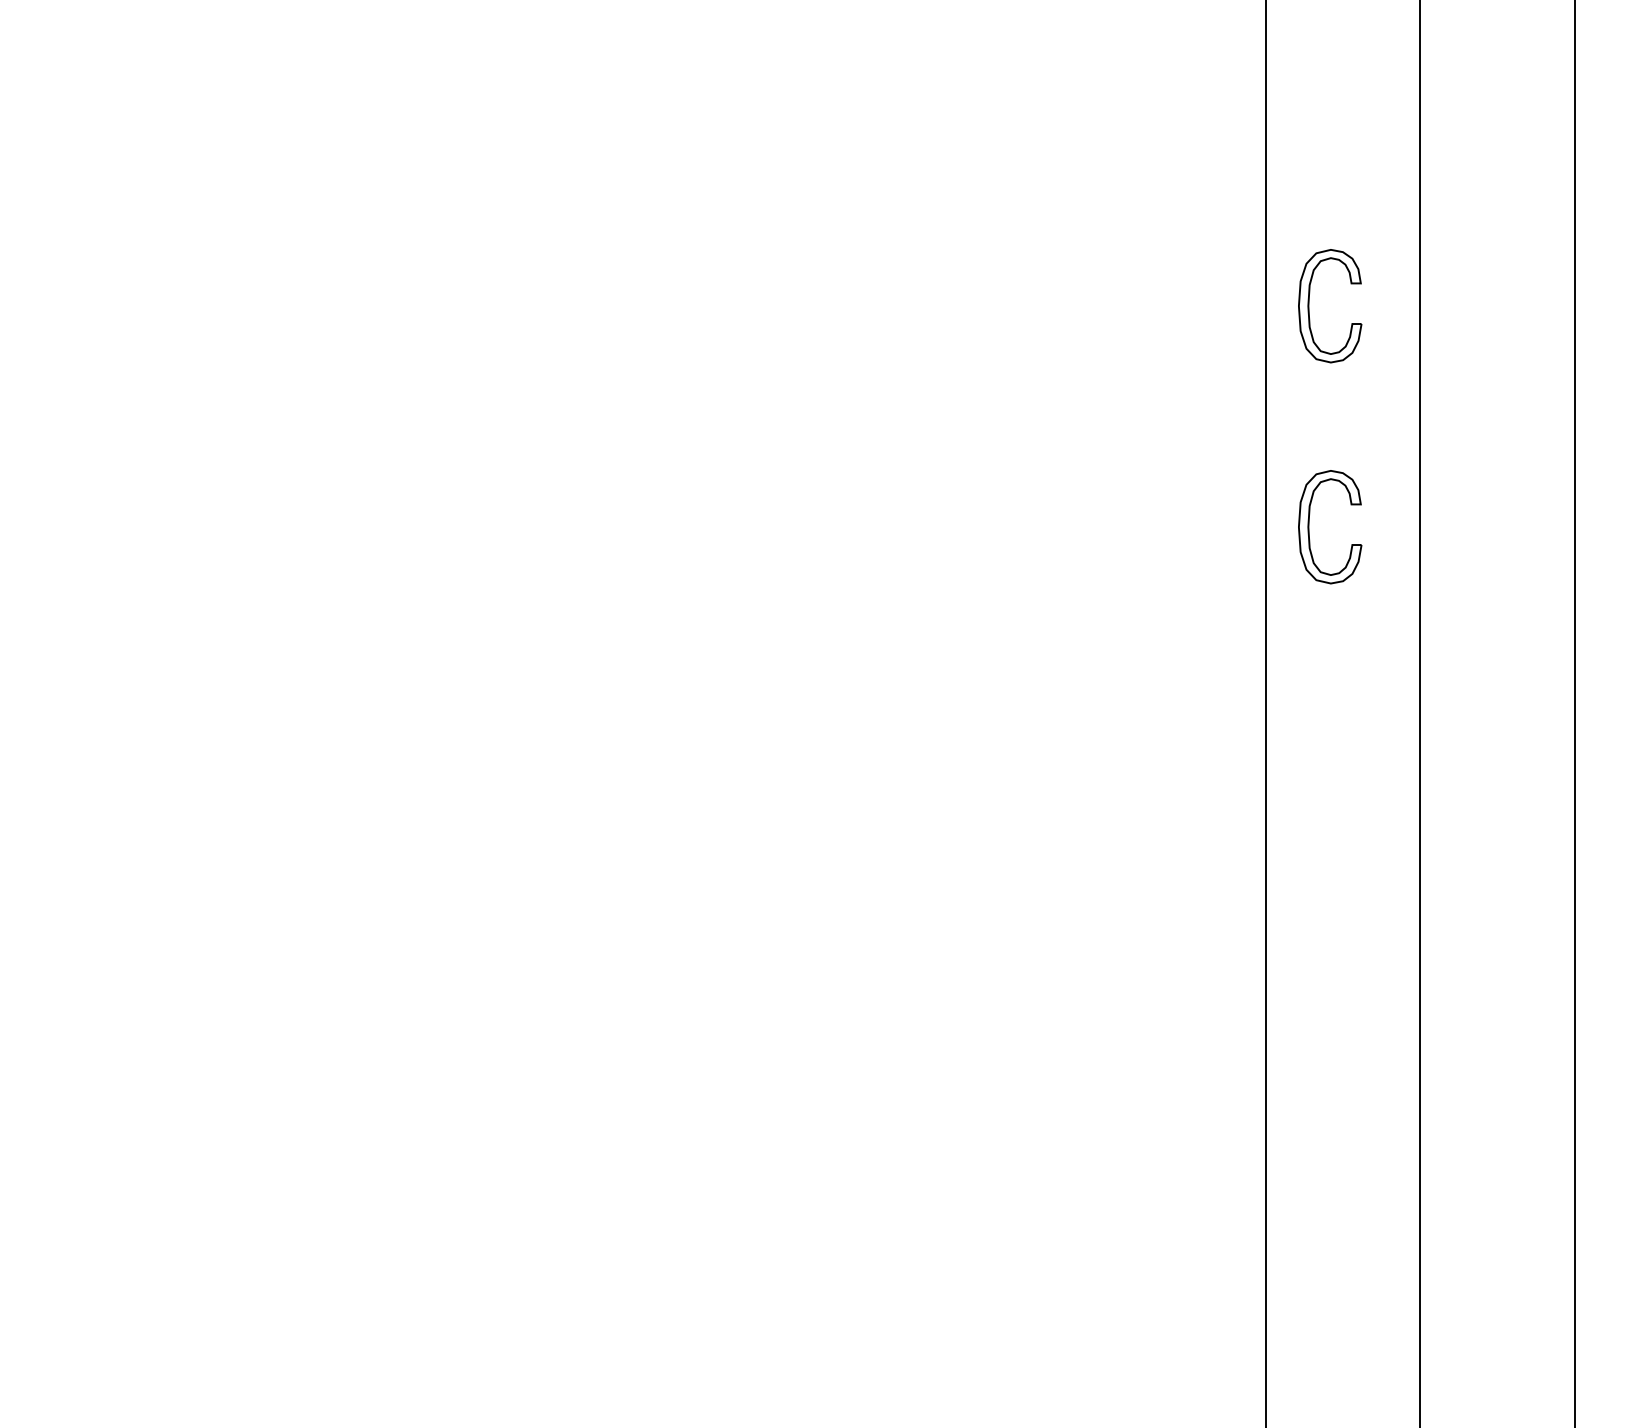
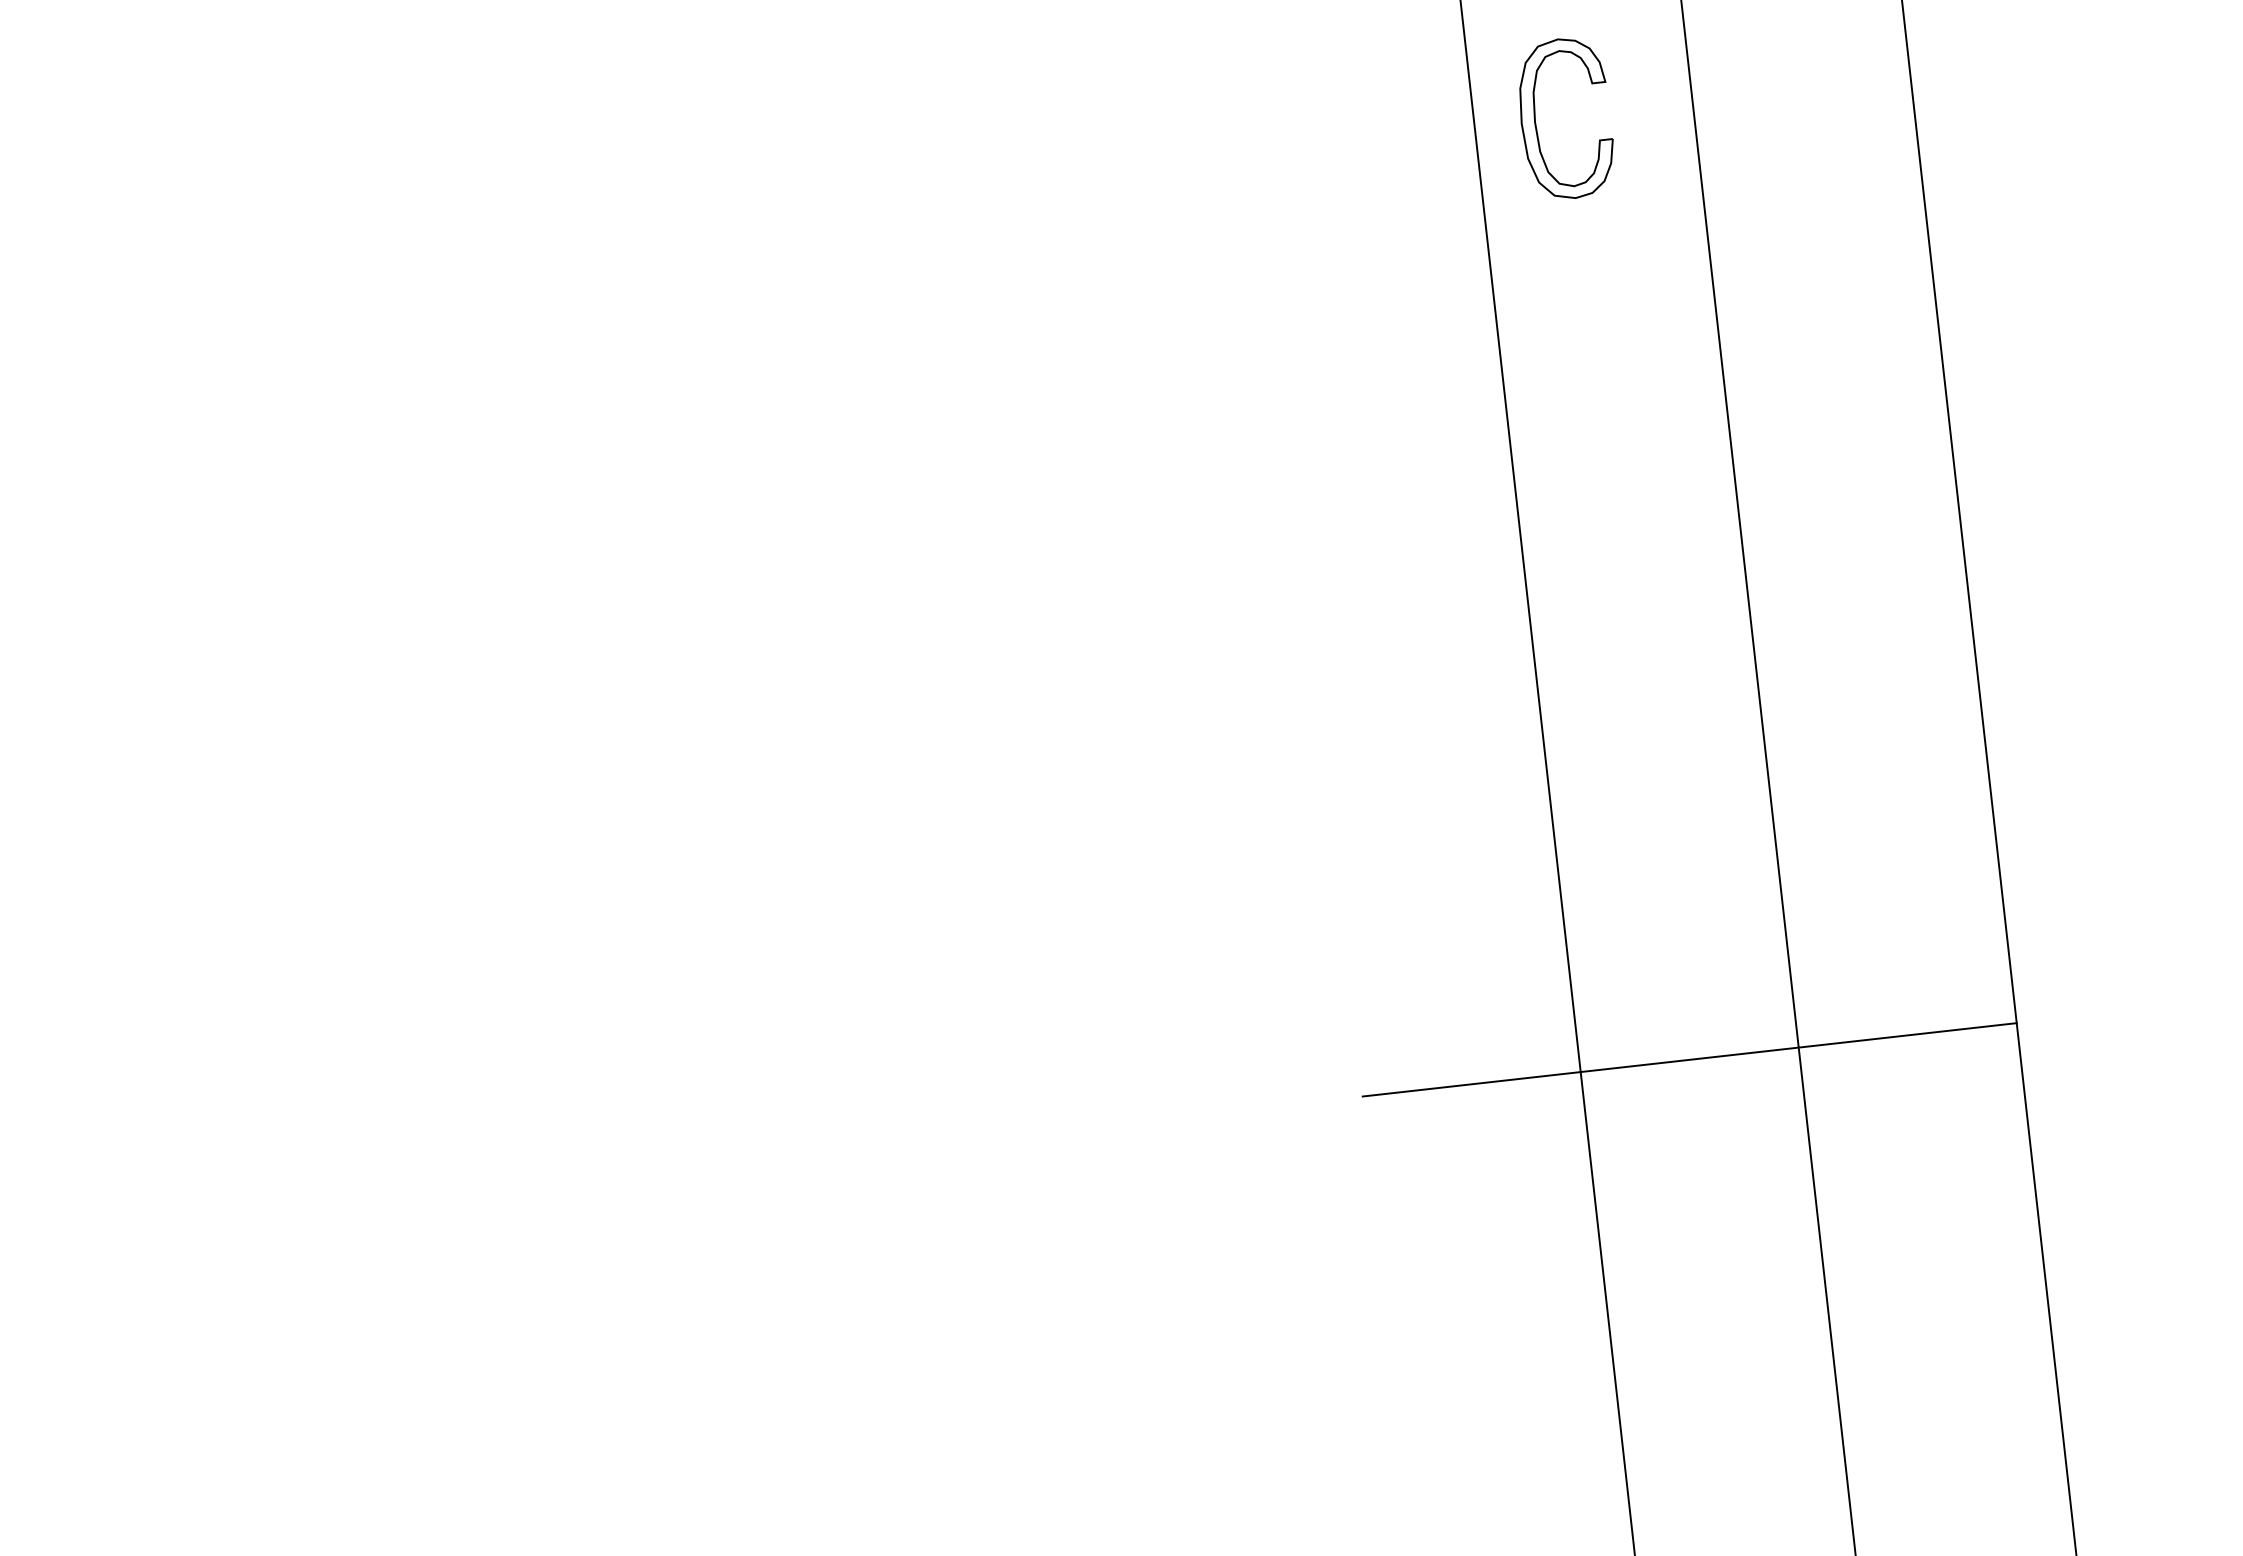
part: (1309, 527) -> (1571, 433), removed
line: (1342, 975) -> (1688, 1059), added

